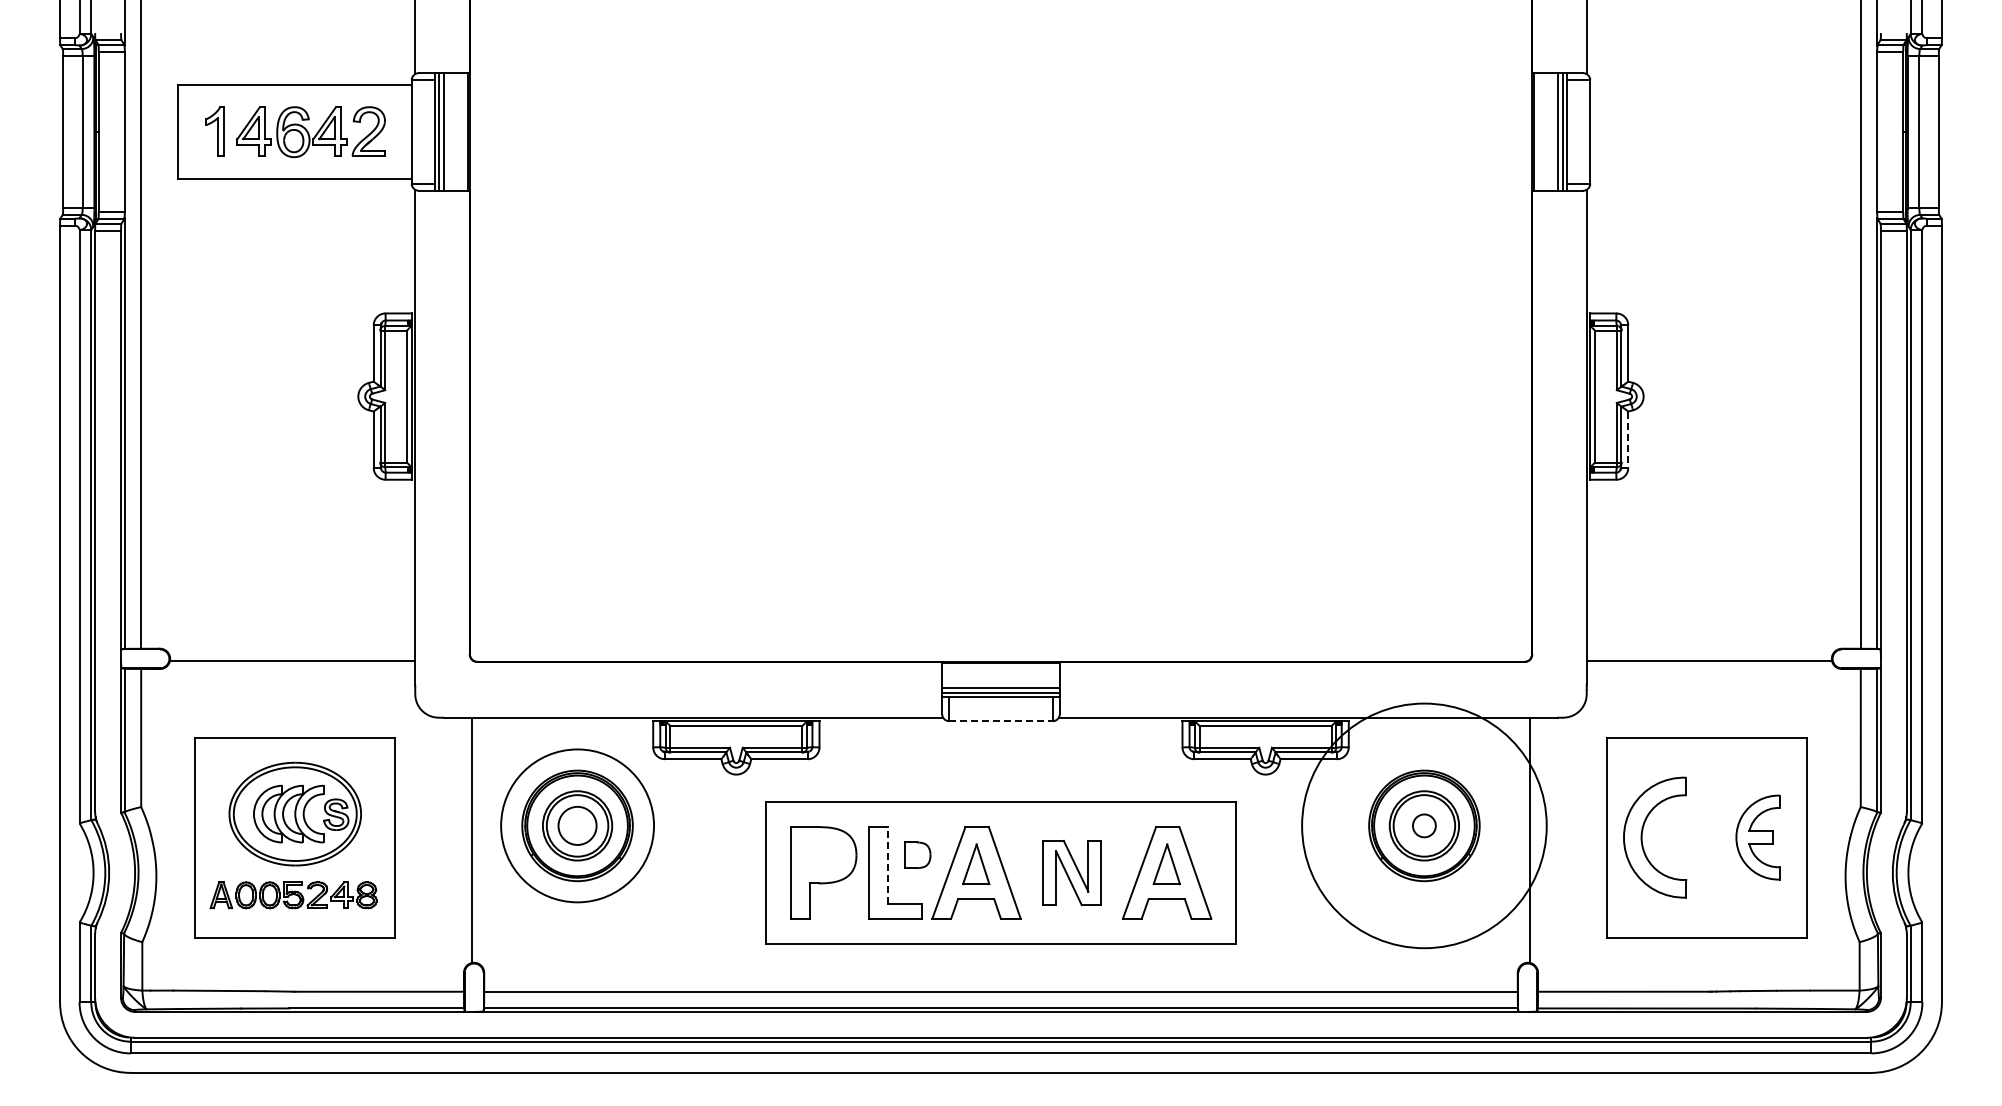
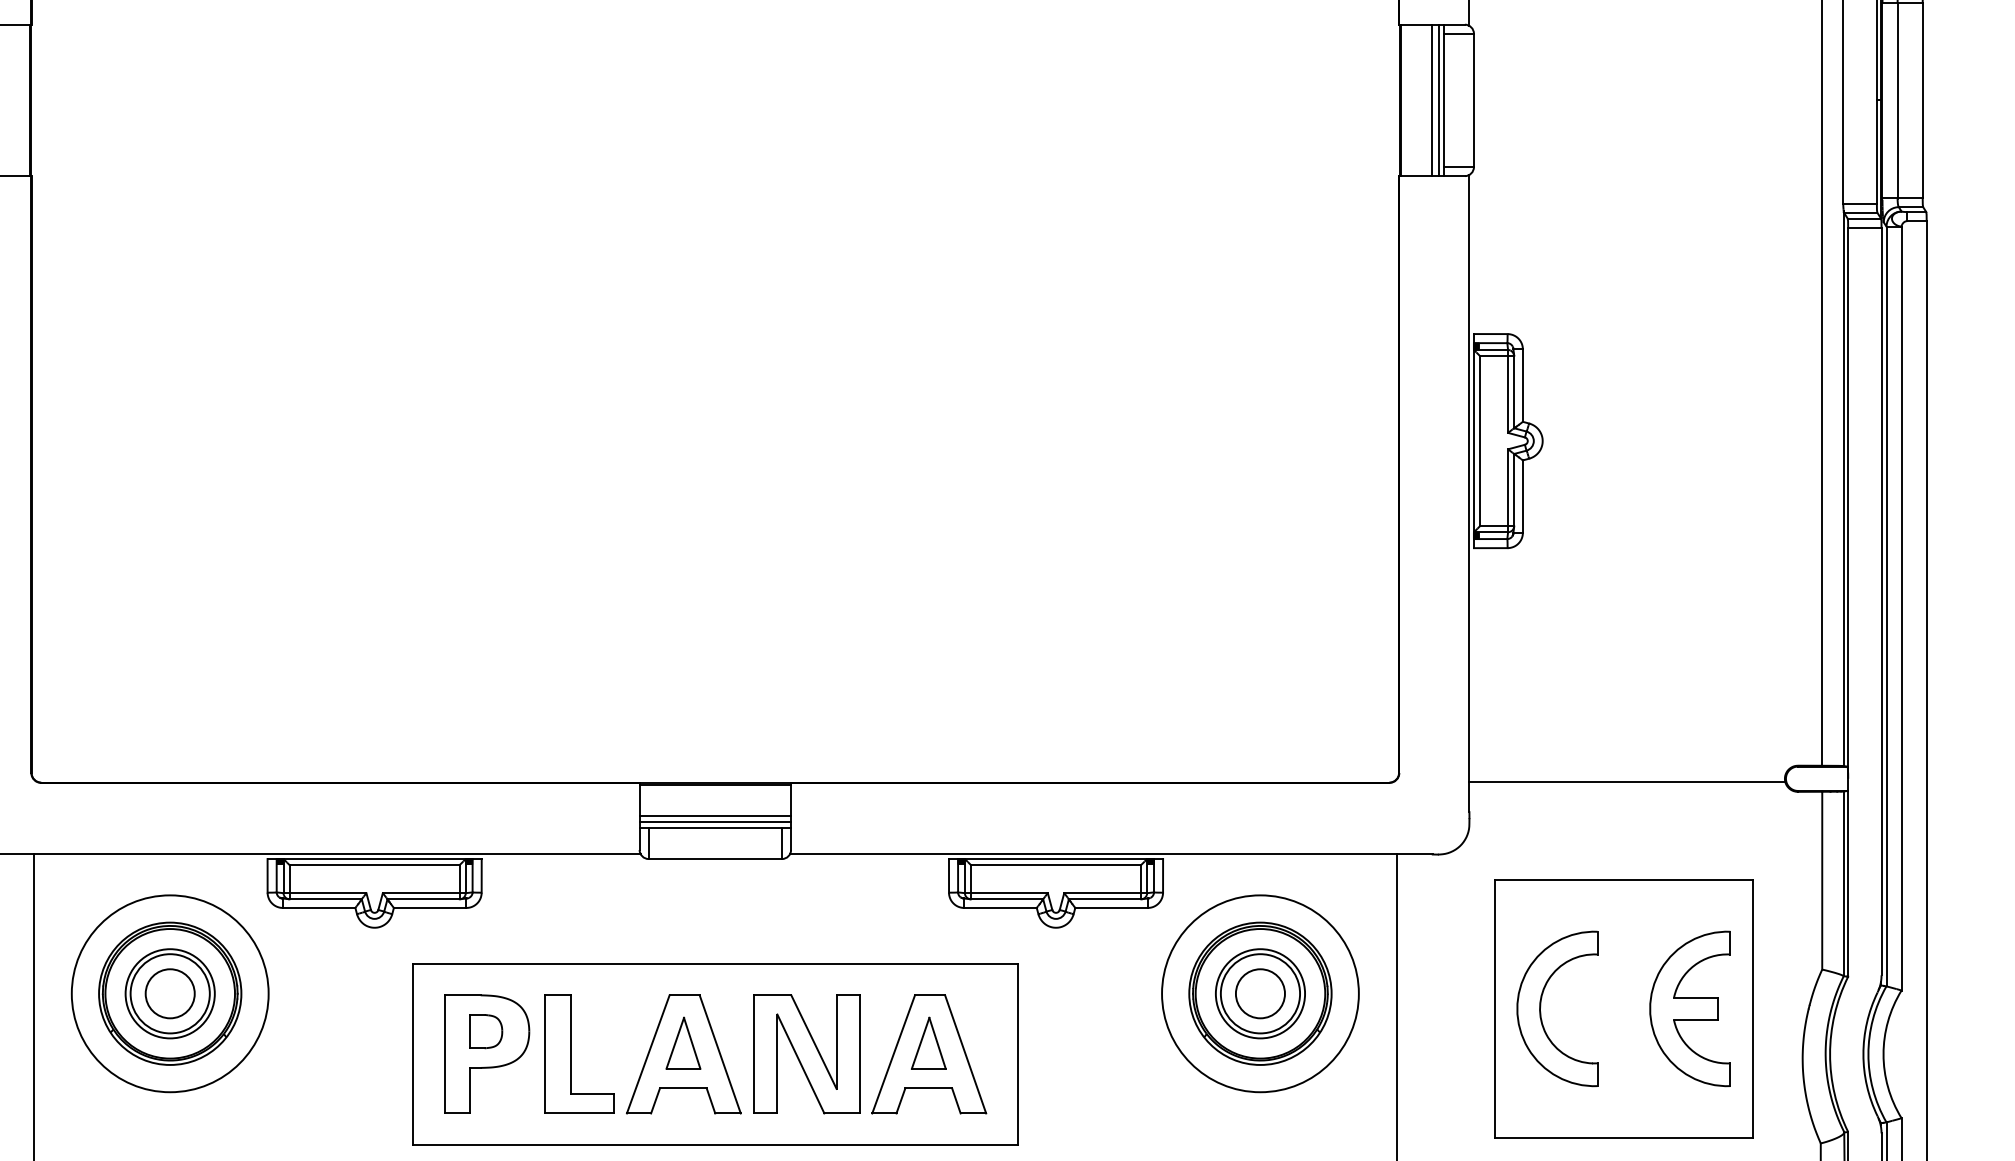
line: (1628, 440) -> (1523, 497), dashed -> solid
line: (1001, 721) -> (715, 859), dashed -> solid
circle: (1423, 825) -> (1259, 993), size x0.62
circle: (1424, 825) -> (1260, 993), size x1.67
part: (1757, 837) -> (1689, 1008), size x1.43
part: (917, 855) -> (485, 1031), moved
line: (888, 864) -> (570, 1043), dashed -> solid
part: (1072, 872) -> (807, 1053), size x1.43

